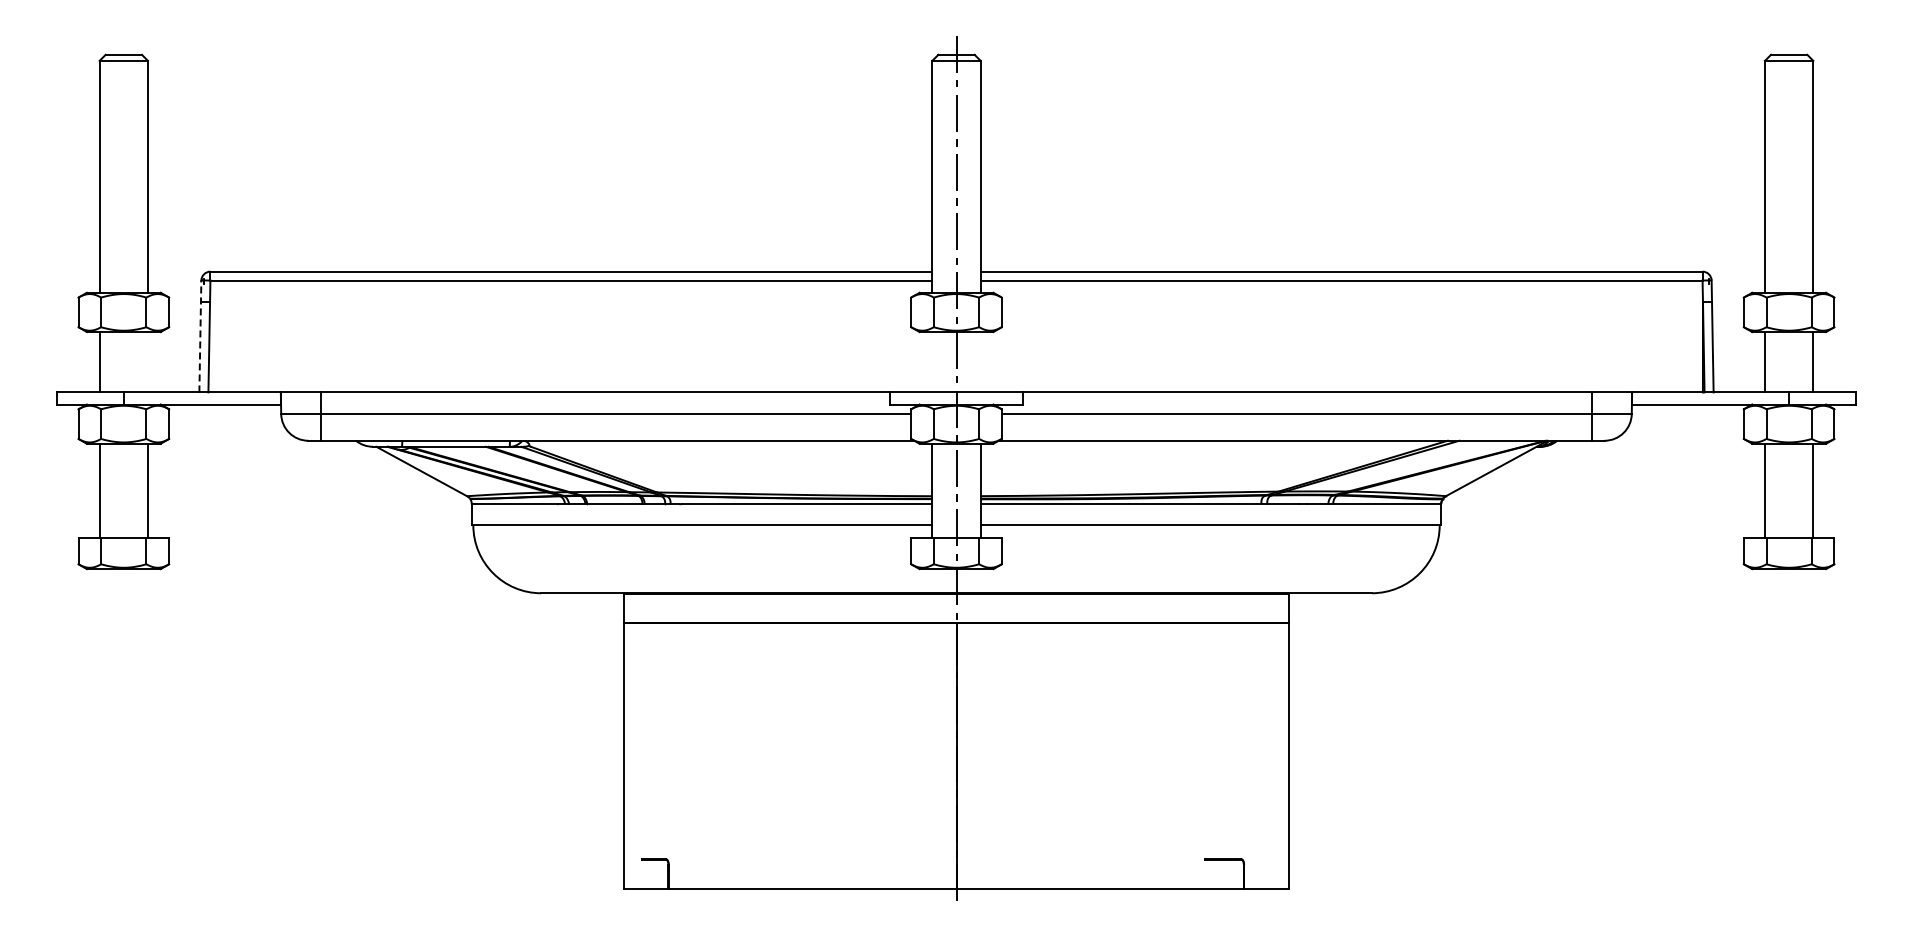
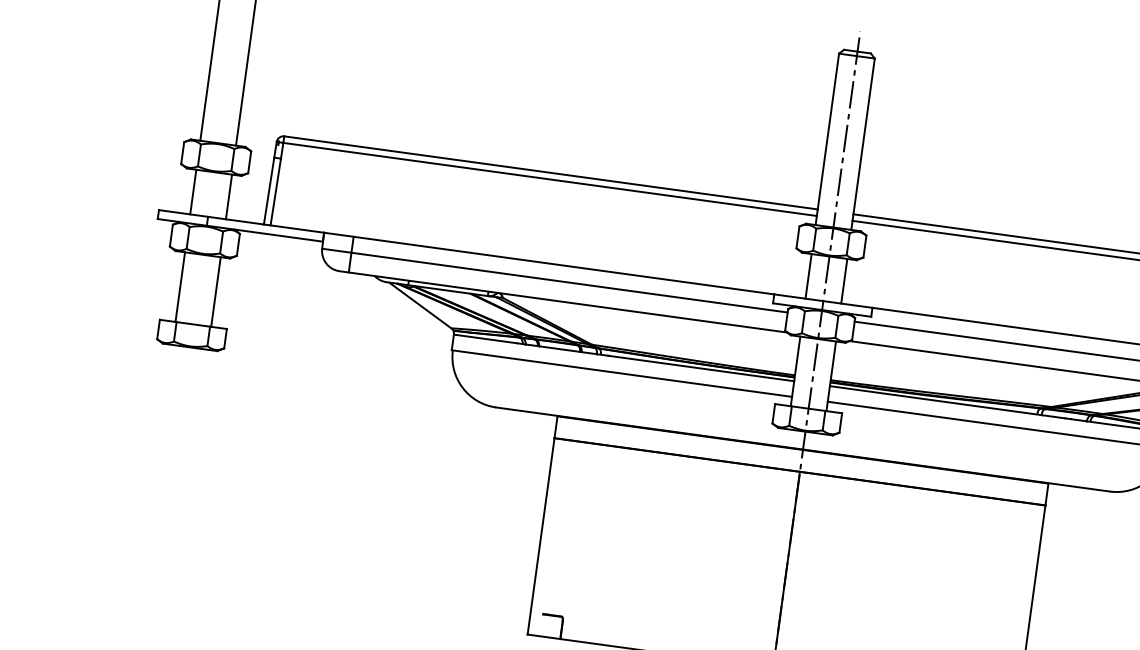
line: (200, 336) -> (270, 183), dashed -> solid
line: (147, 362) -> (228, 197), added
line: (932, 362) -> (808, 276), added
line: (980, 362) -> (844, 281), added

